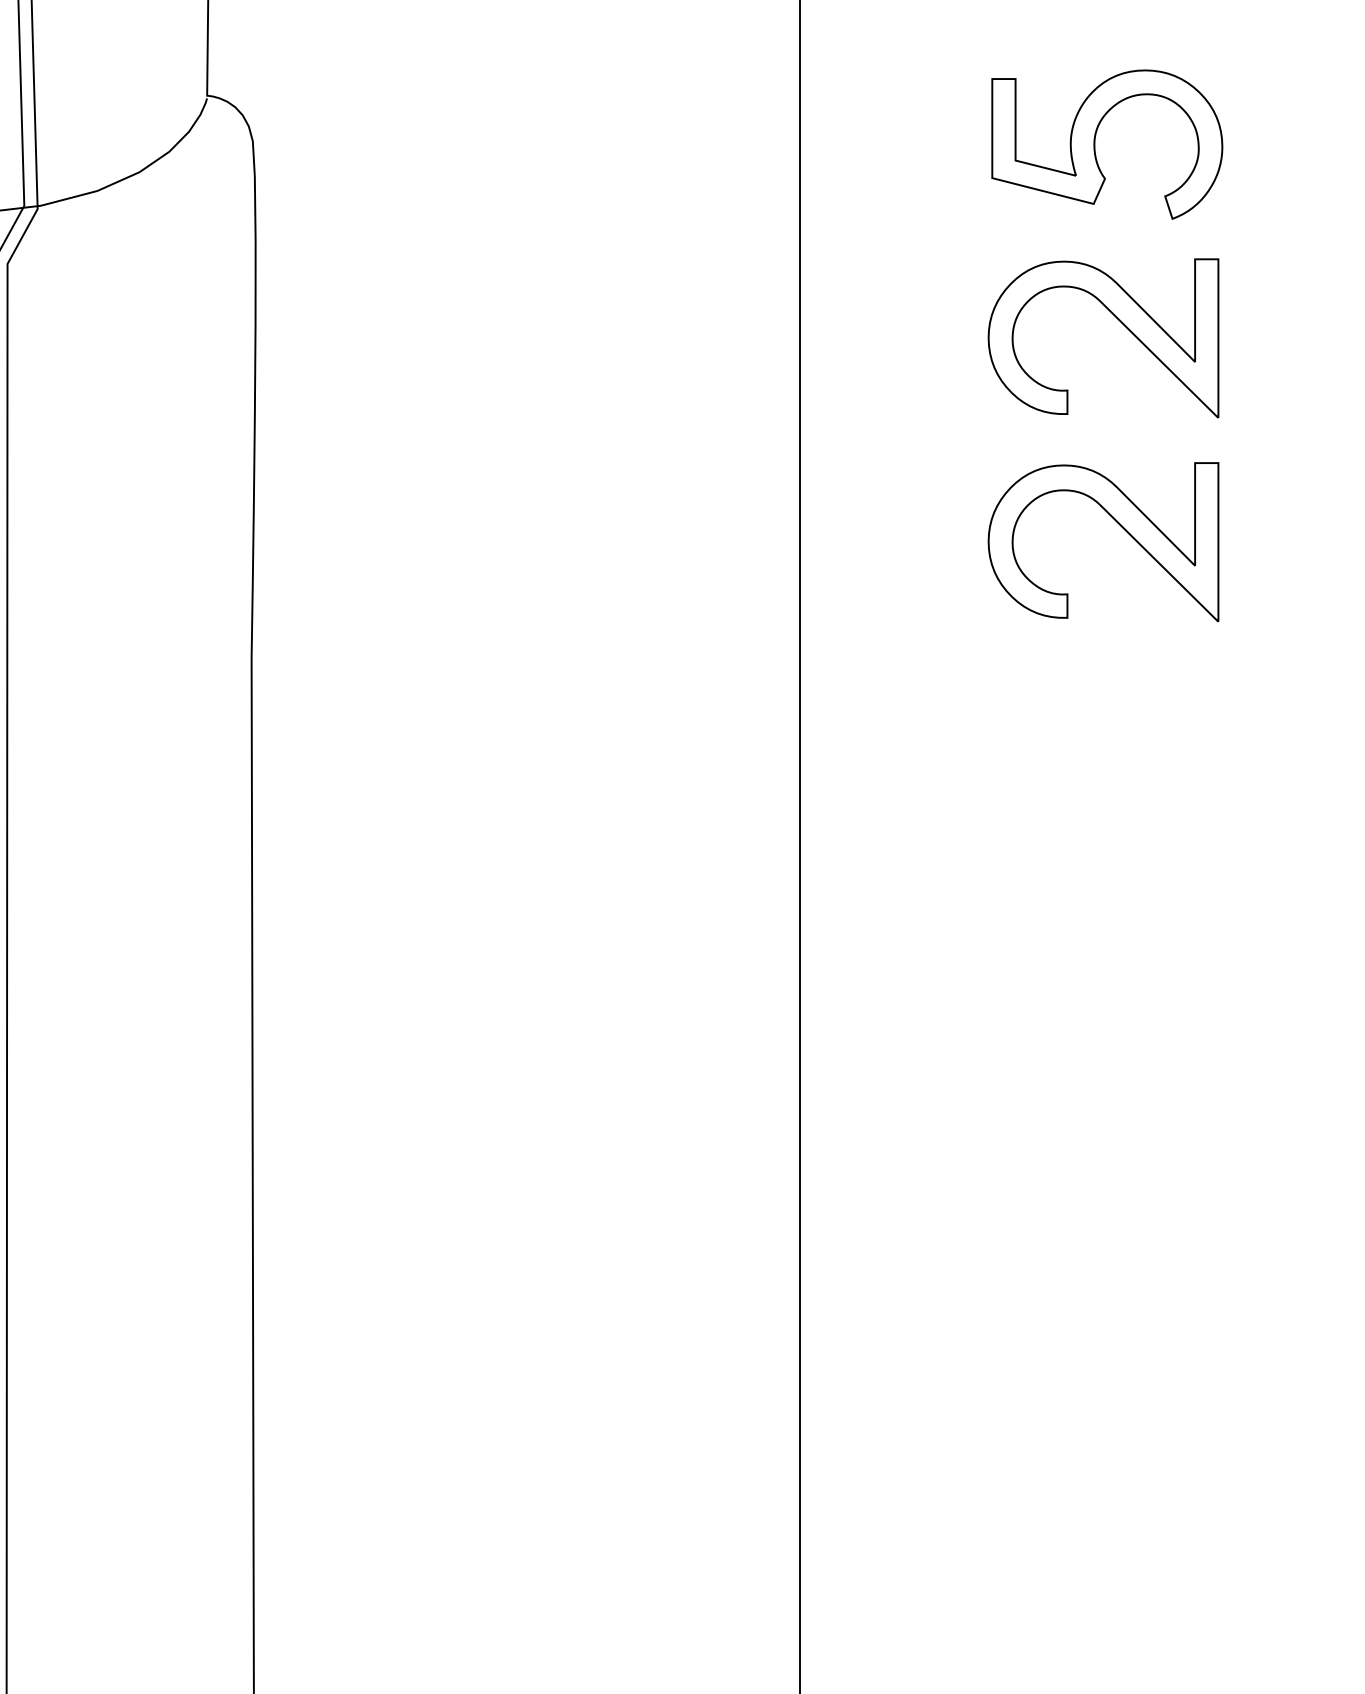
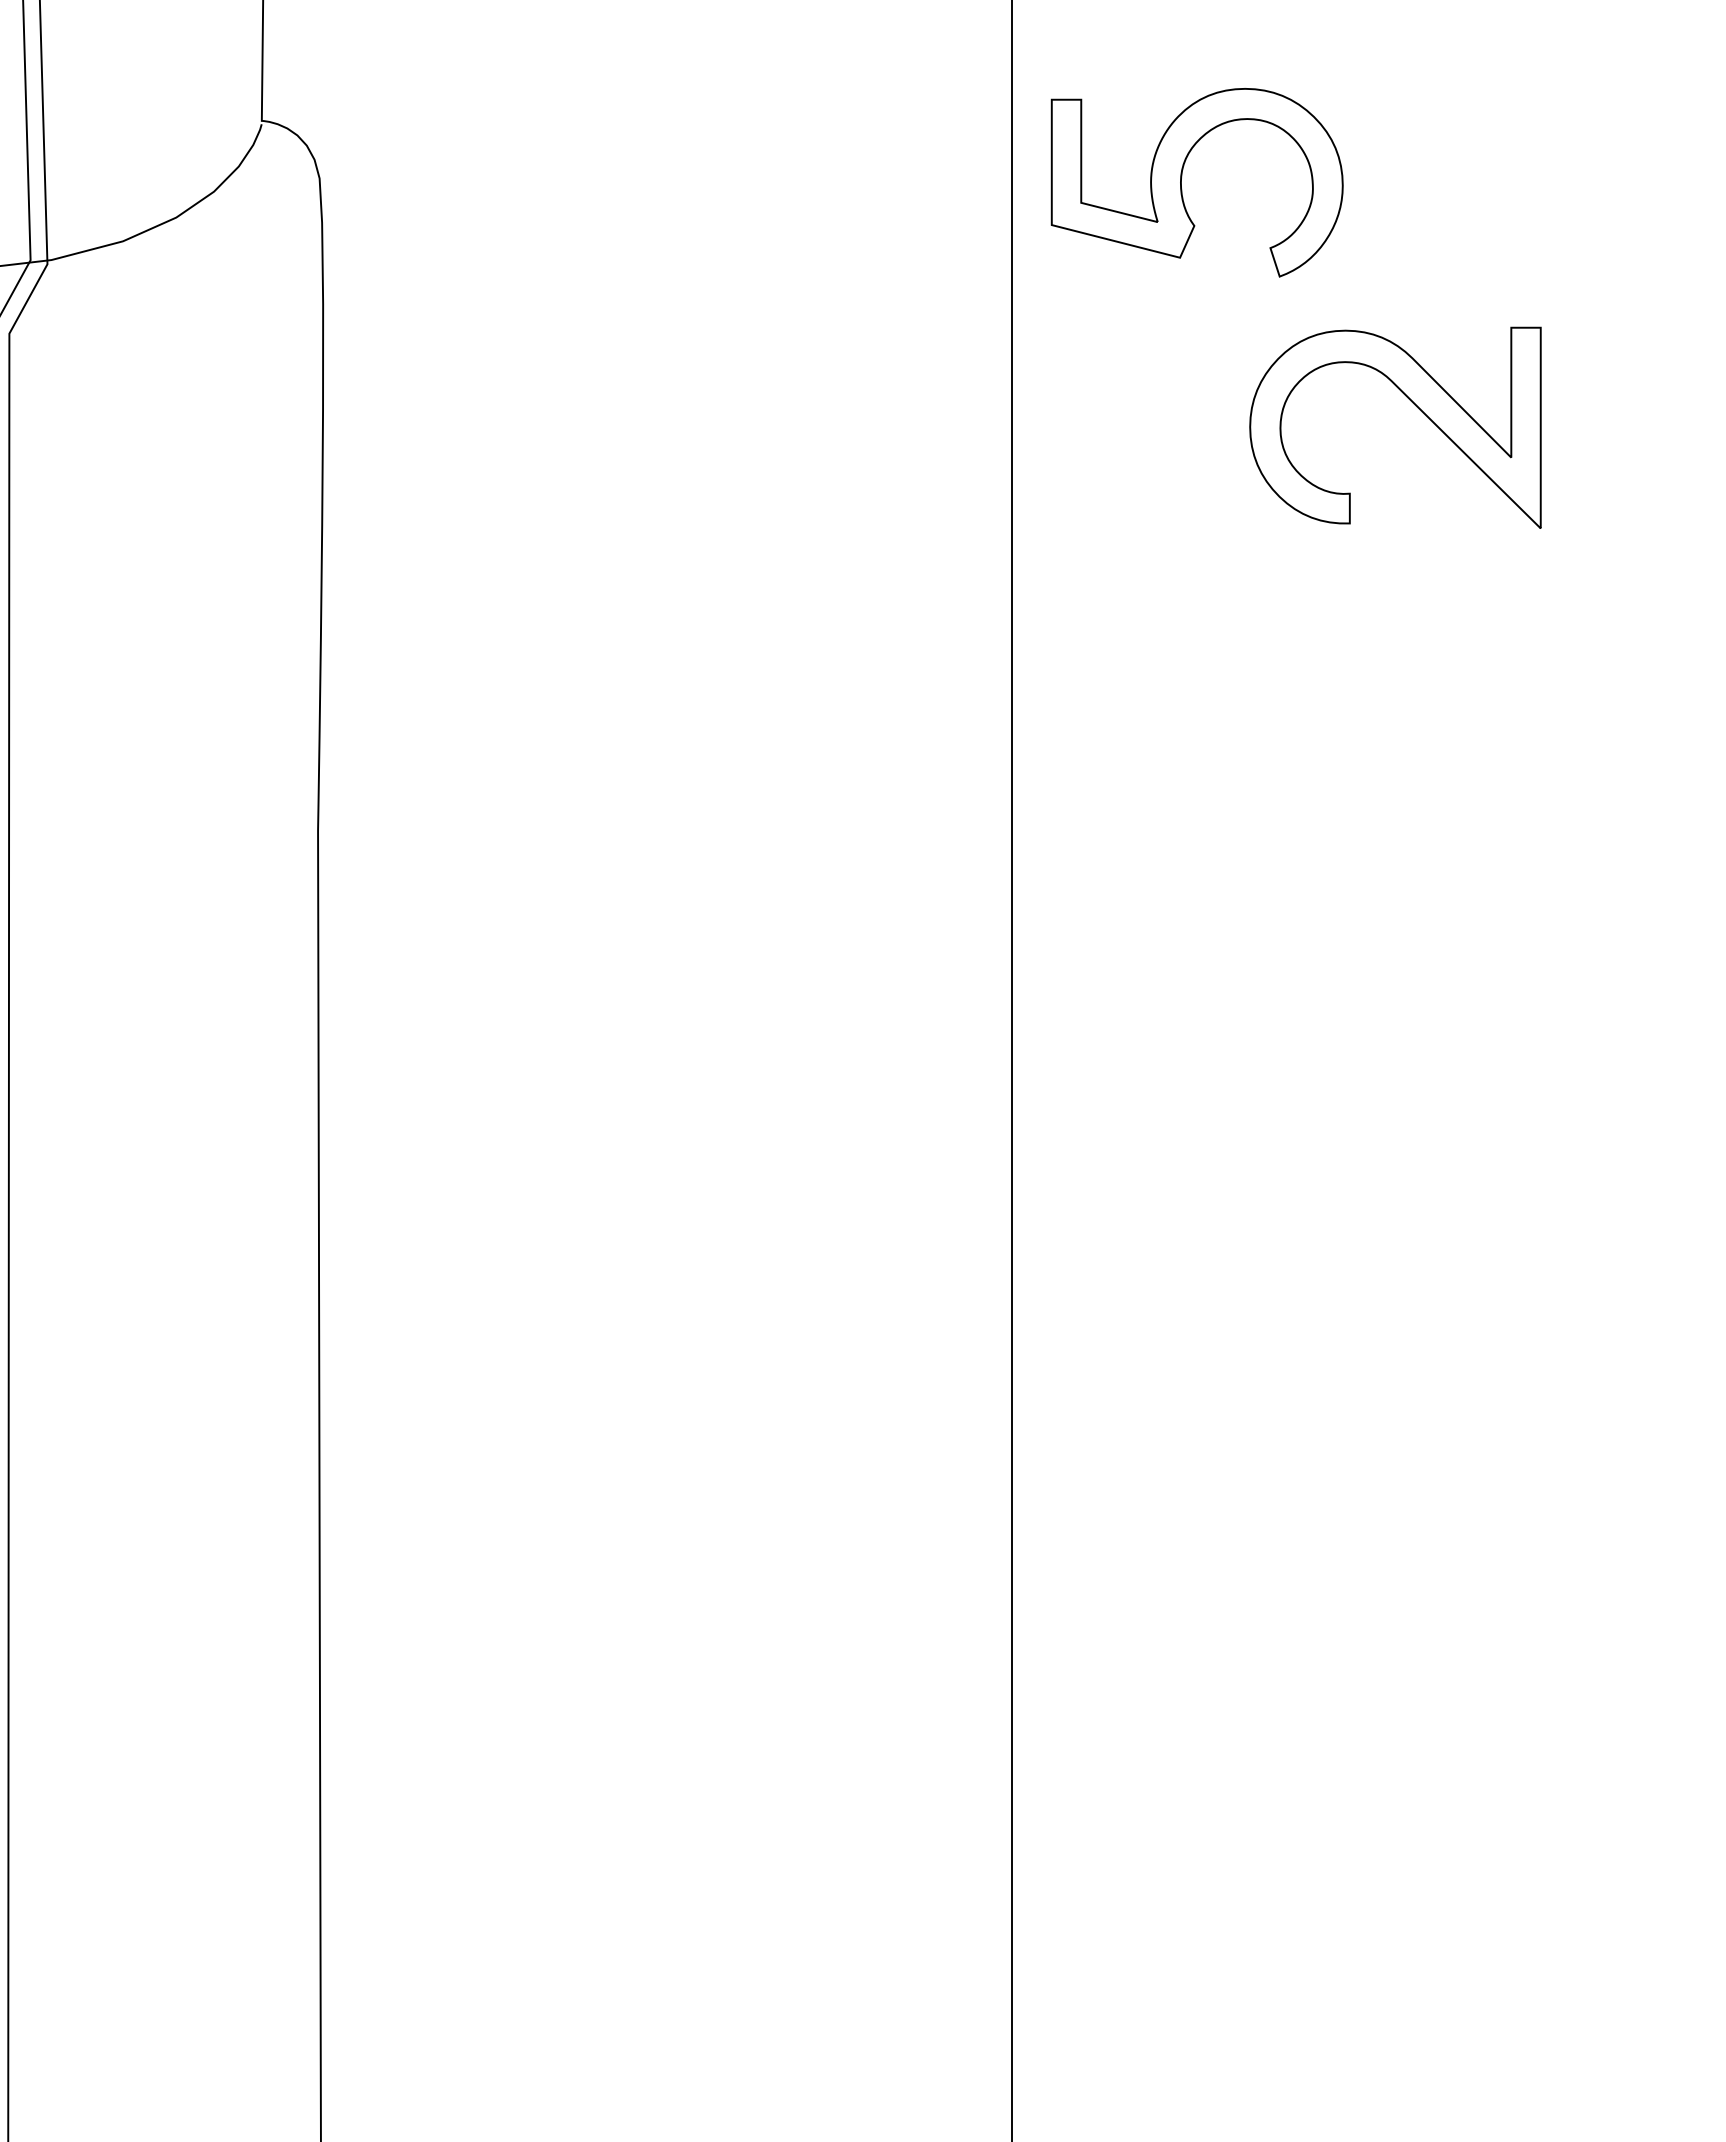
part: (1094, 144) -> (1181, 182), moved
part: (1120, 525) -> (1416, 664), removed

